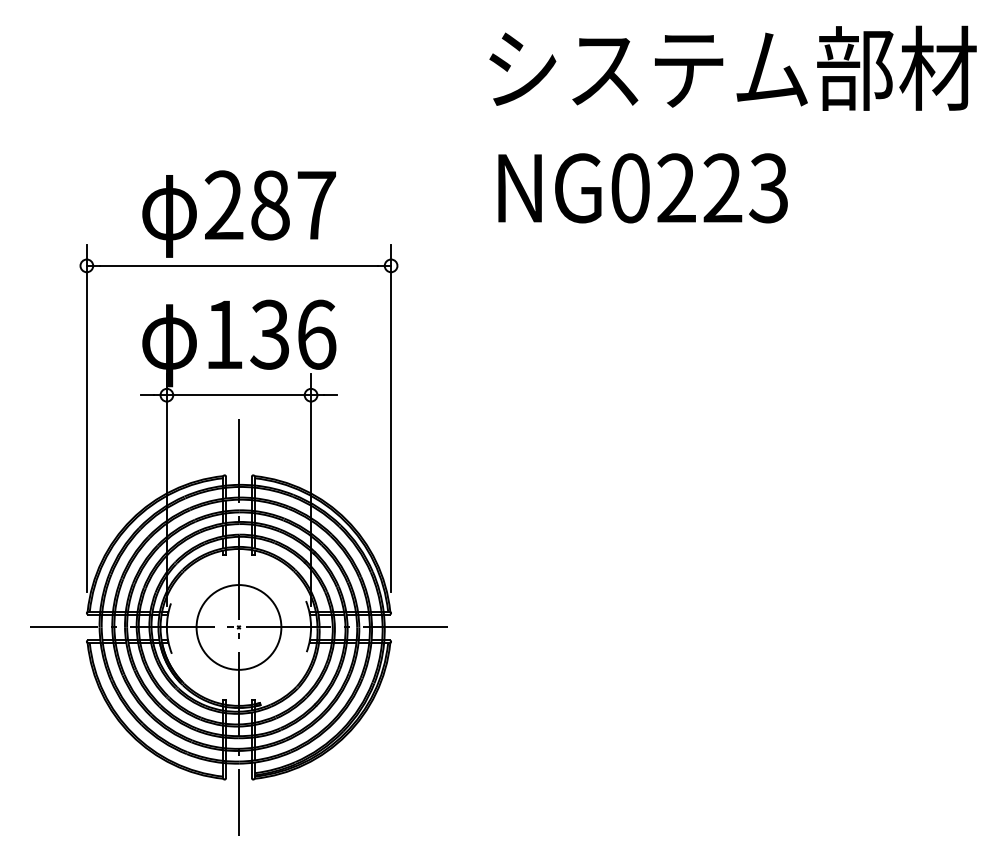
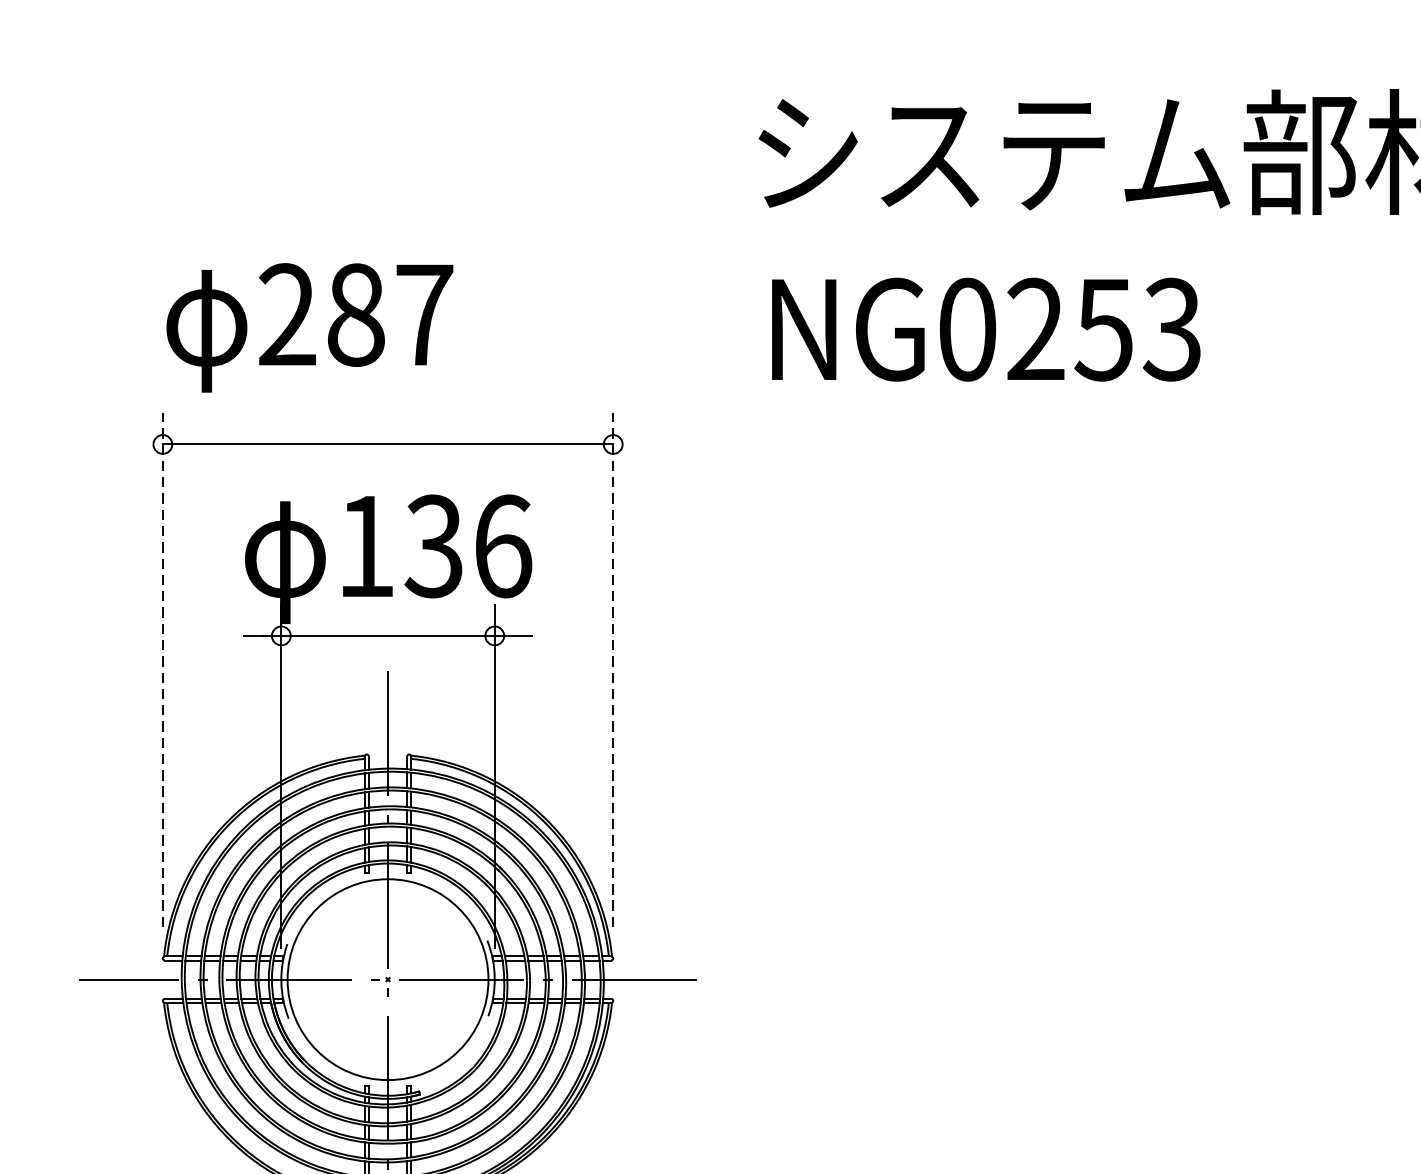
text: (722, 188) -> (1103, 329), NG0223 -> NG0253
text: (238, 213) -> (308, 326), moved
line: (86, 418) -> (162, 670), solid -> dashed
line: (391, 418) -> (613, 670), solid -> dashed
circle: (238, 627) -> (387, 979), size x1.6

